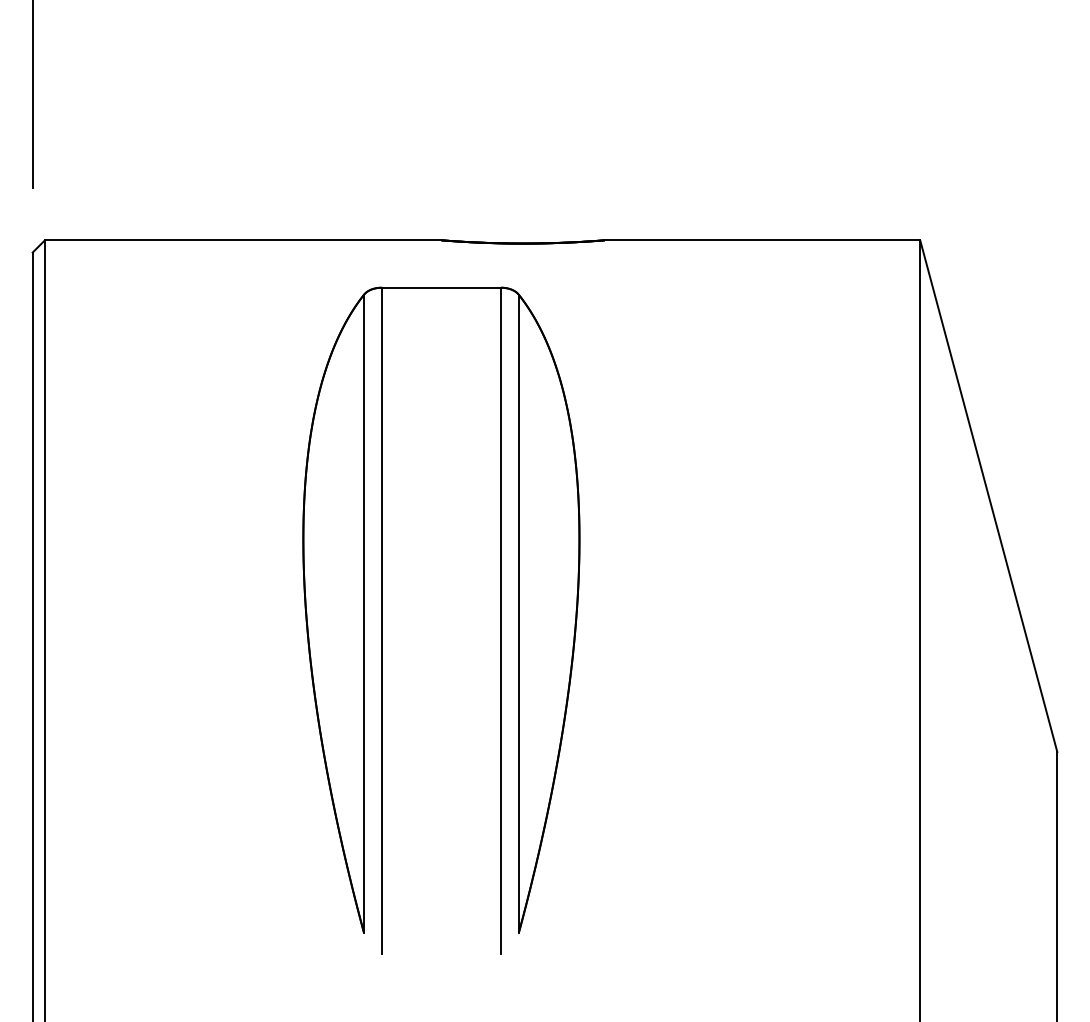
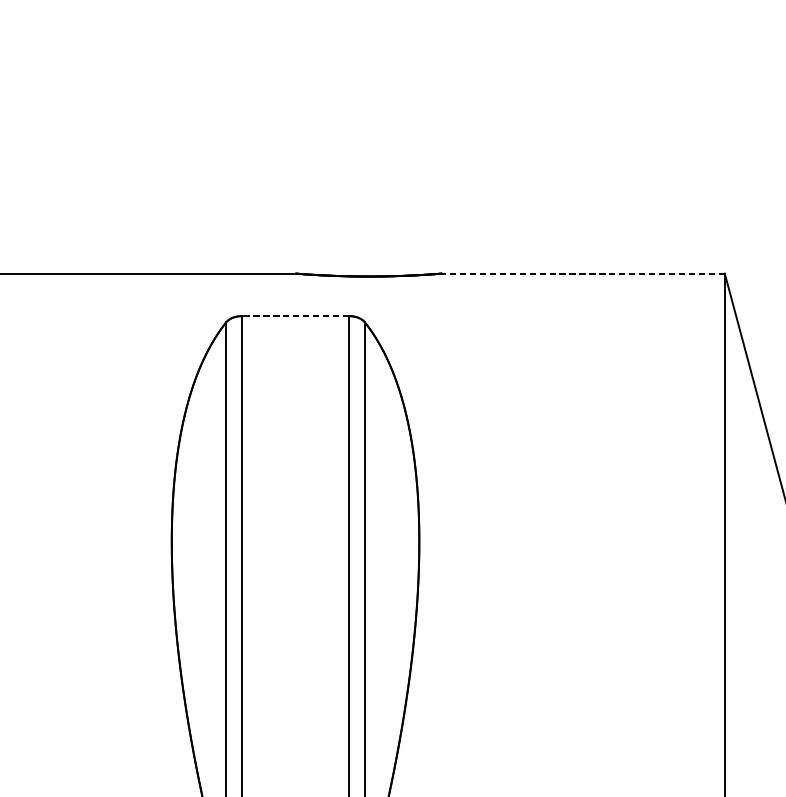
line: (762, 240) -> (583, 273), solid -> dashed
line: (441, 287) -> (295, 315), solid -> dashed

